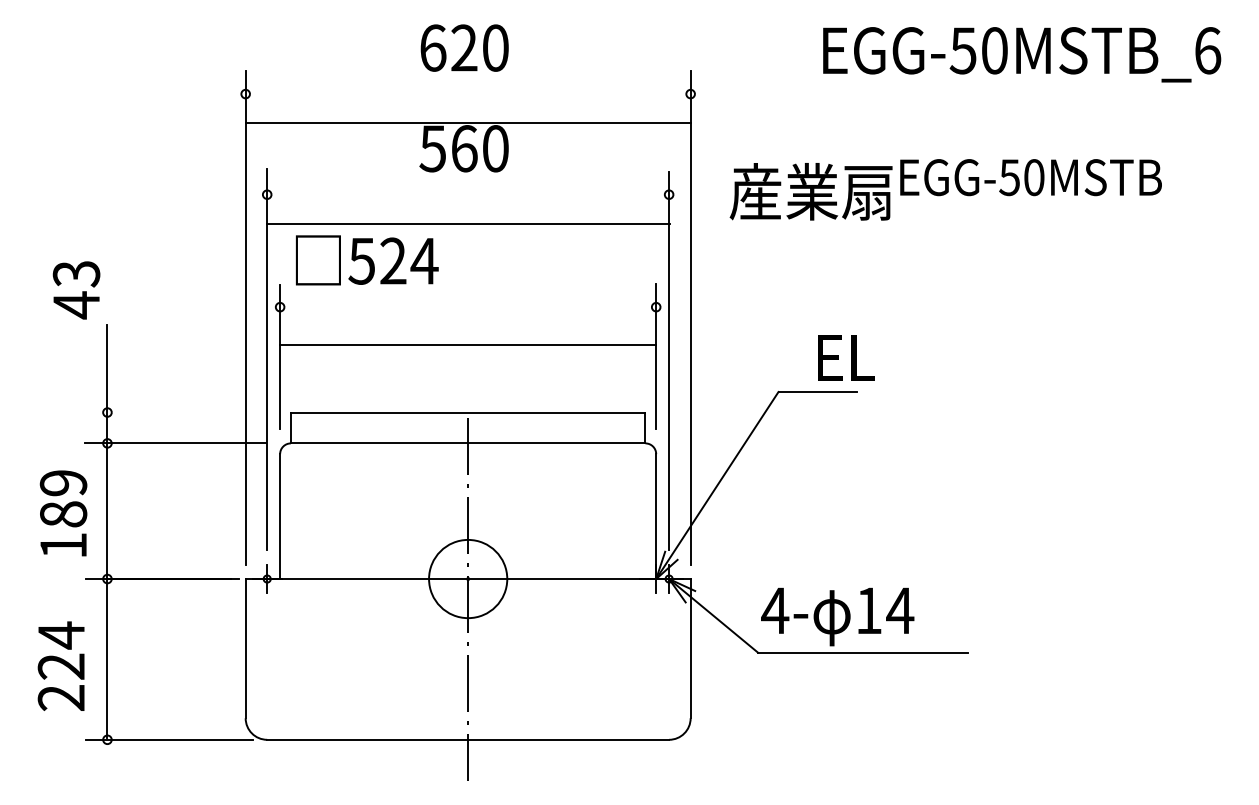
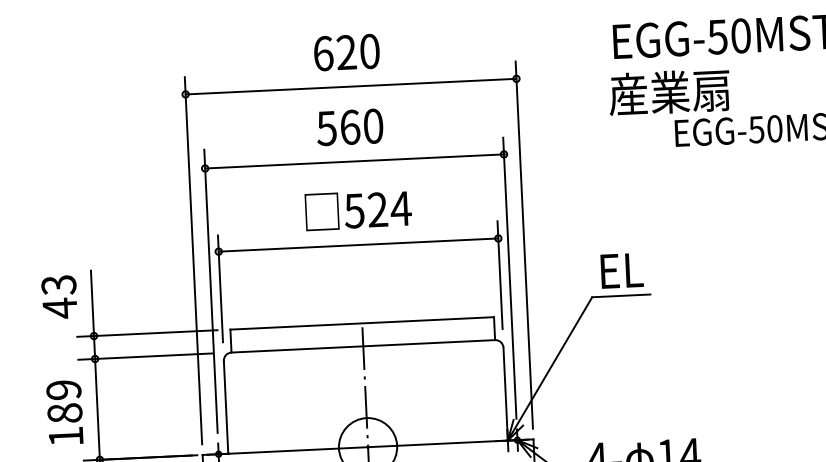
line: (467, 123) -> (350, 86), moved
text: (810, 191) -> (668, 92), moved
line: (468, 223) -> (354, 161), moved
text: (367, 260) -> (358, 210), moved
text: (76, 290) -> (59, 297), moved
line: (468, 345) -> (358, 245), moved
text: (846, 357) -> (622, 270), moved
line: (178, 412) -> (146, 333), added

